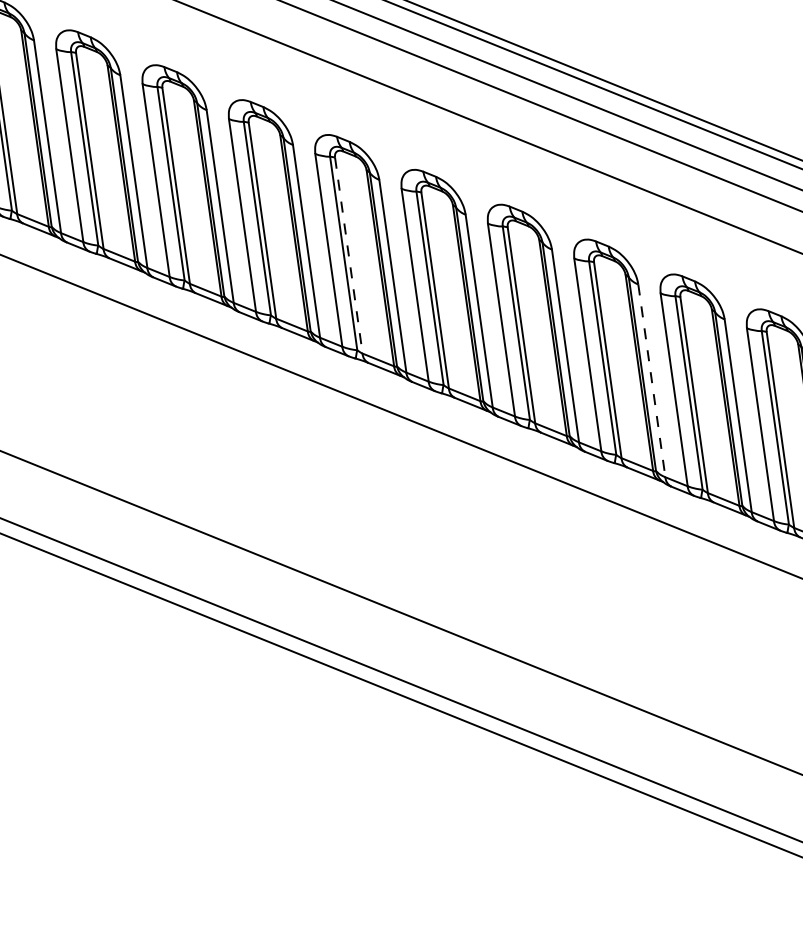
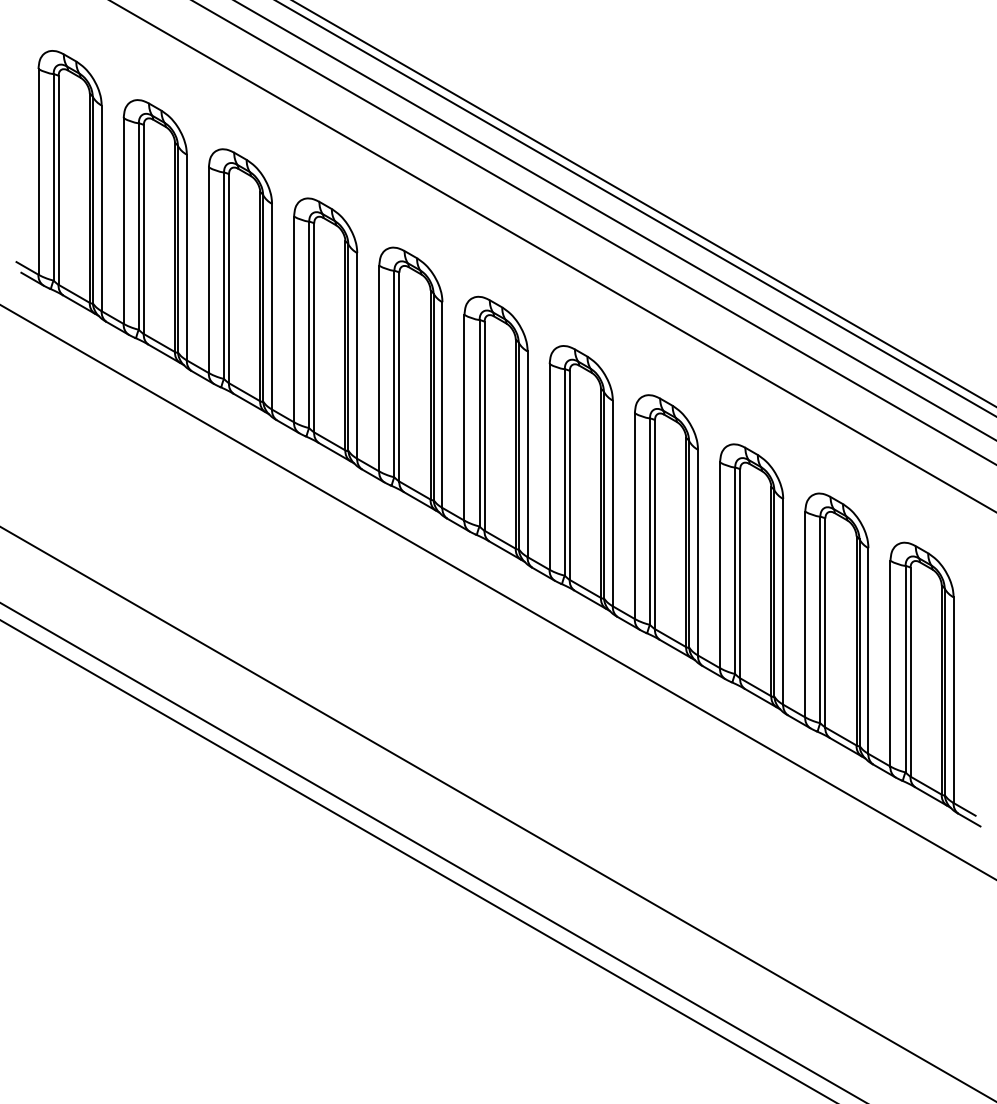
line: (348, 255) -> (484, 426), dashed -> solid
line: (652, 380) -> (783, 601), dashed -> solid

